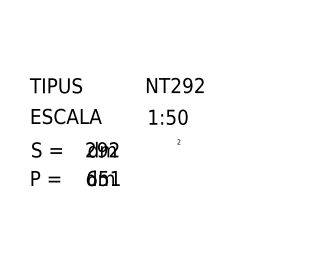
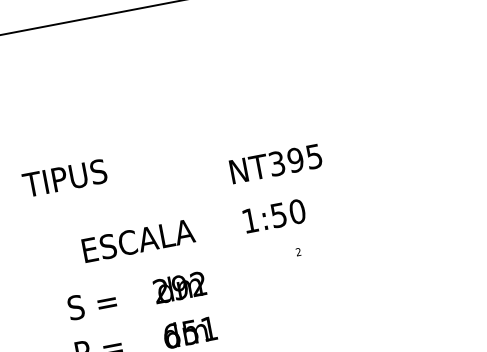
text: (55, 85) -> (64, 177), moved
text: (187, 85) -> (295, 160), NT292 -> NT395
text: (66, 116) -> (138, 240), moved

